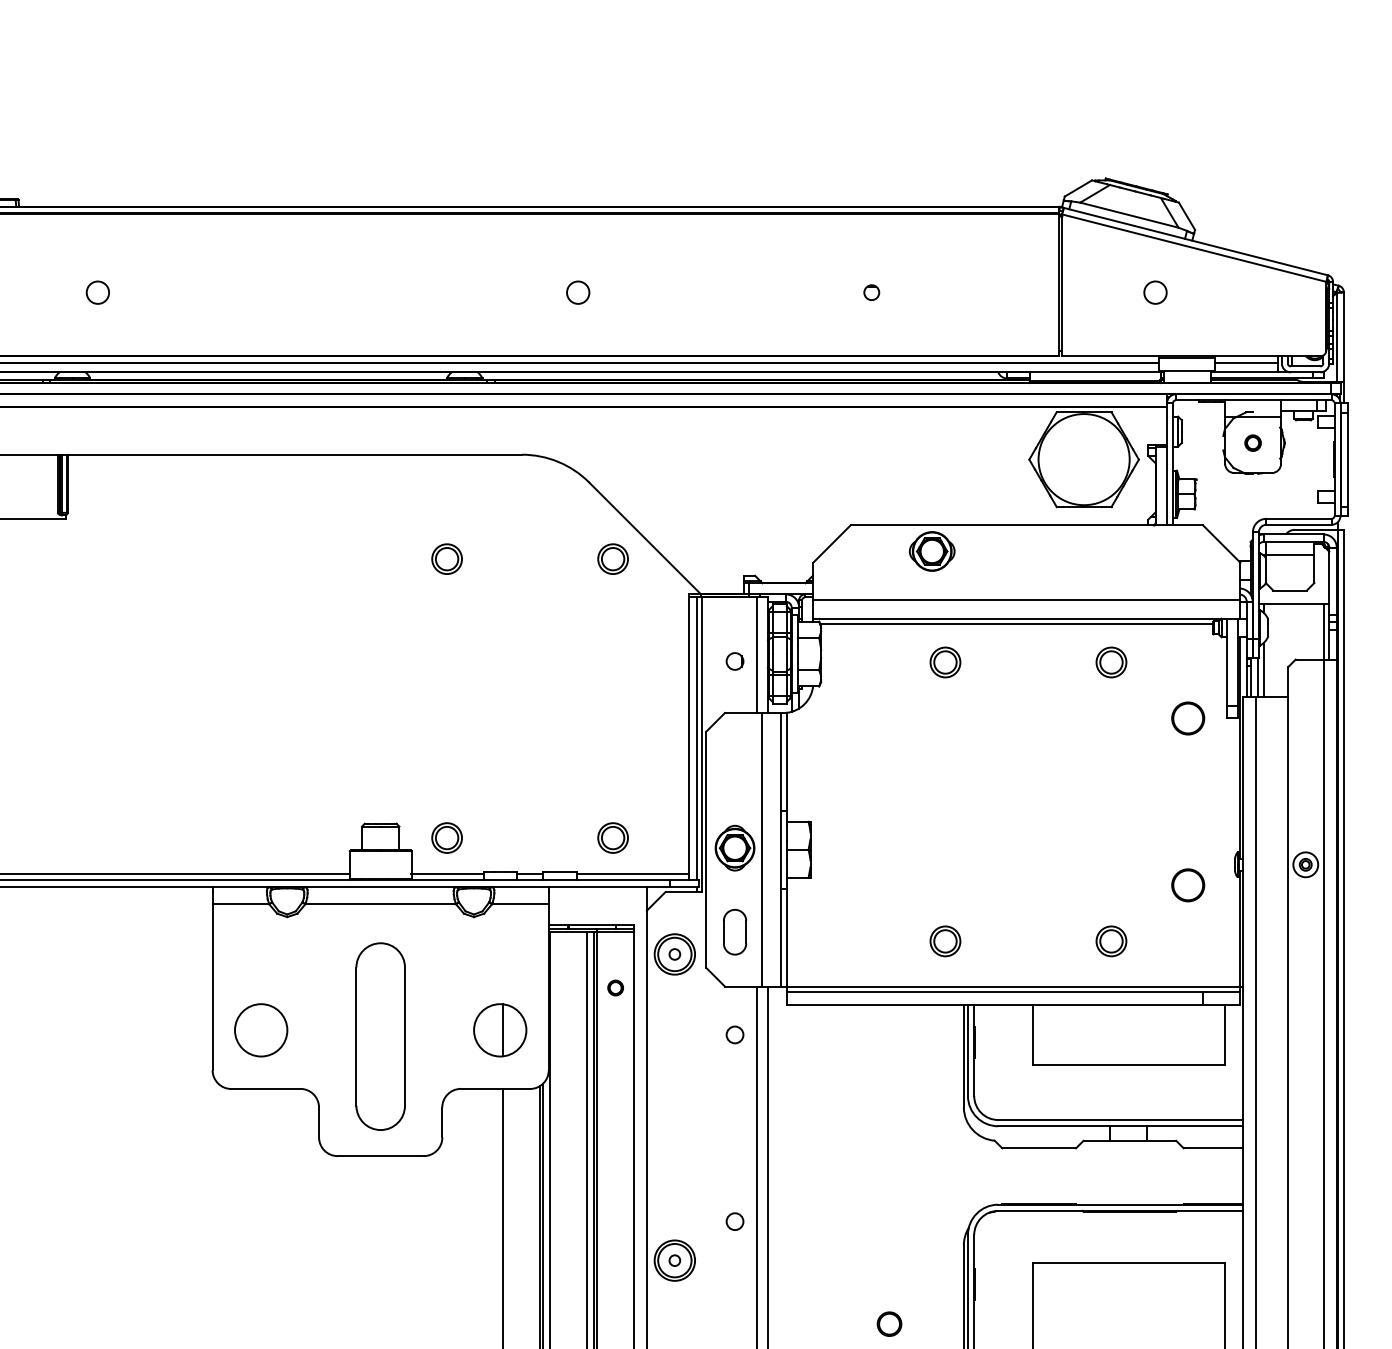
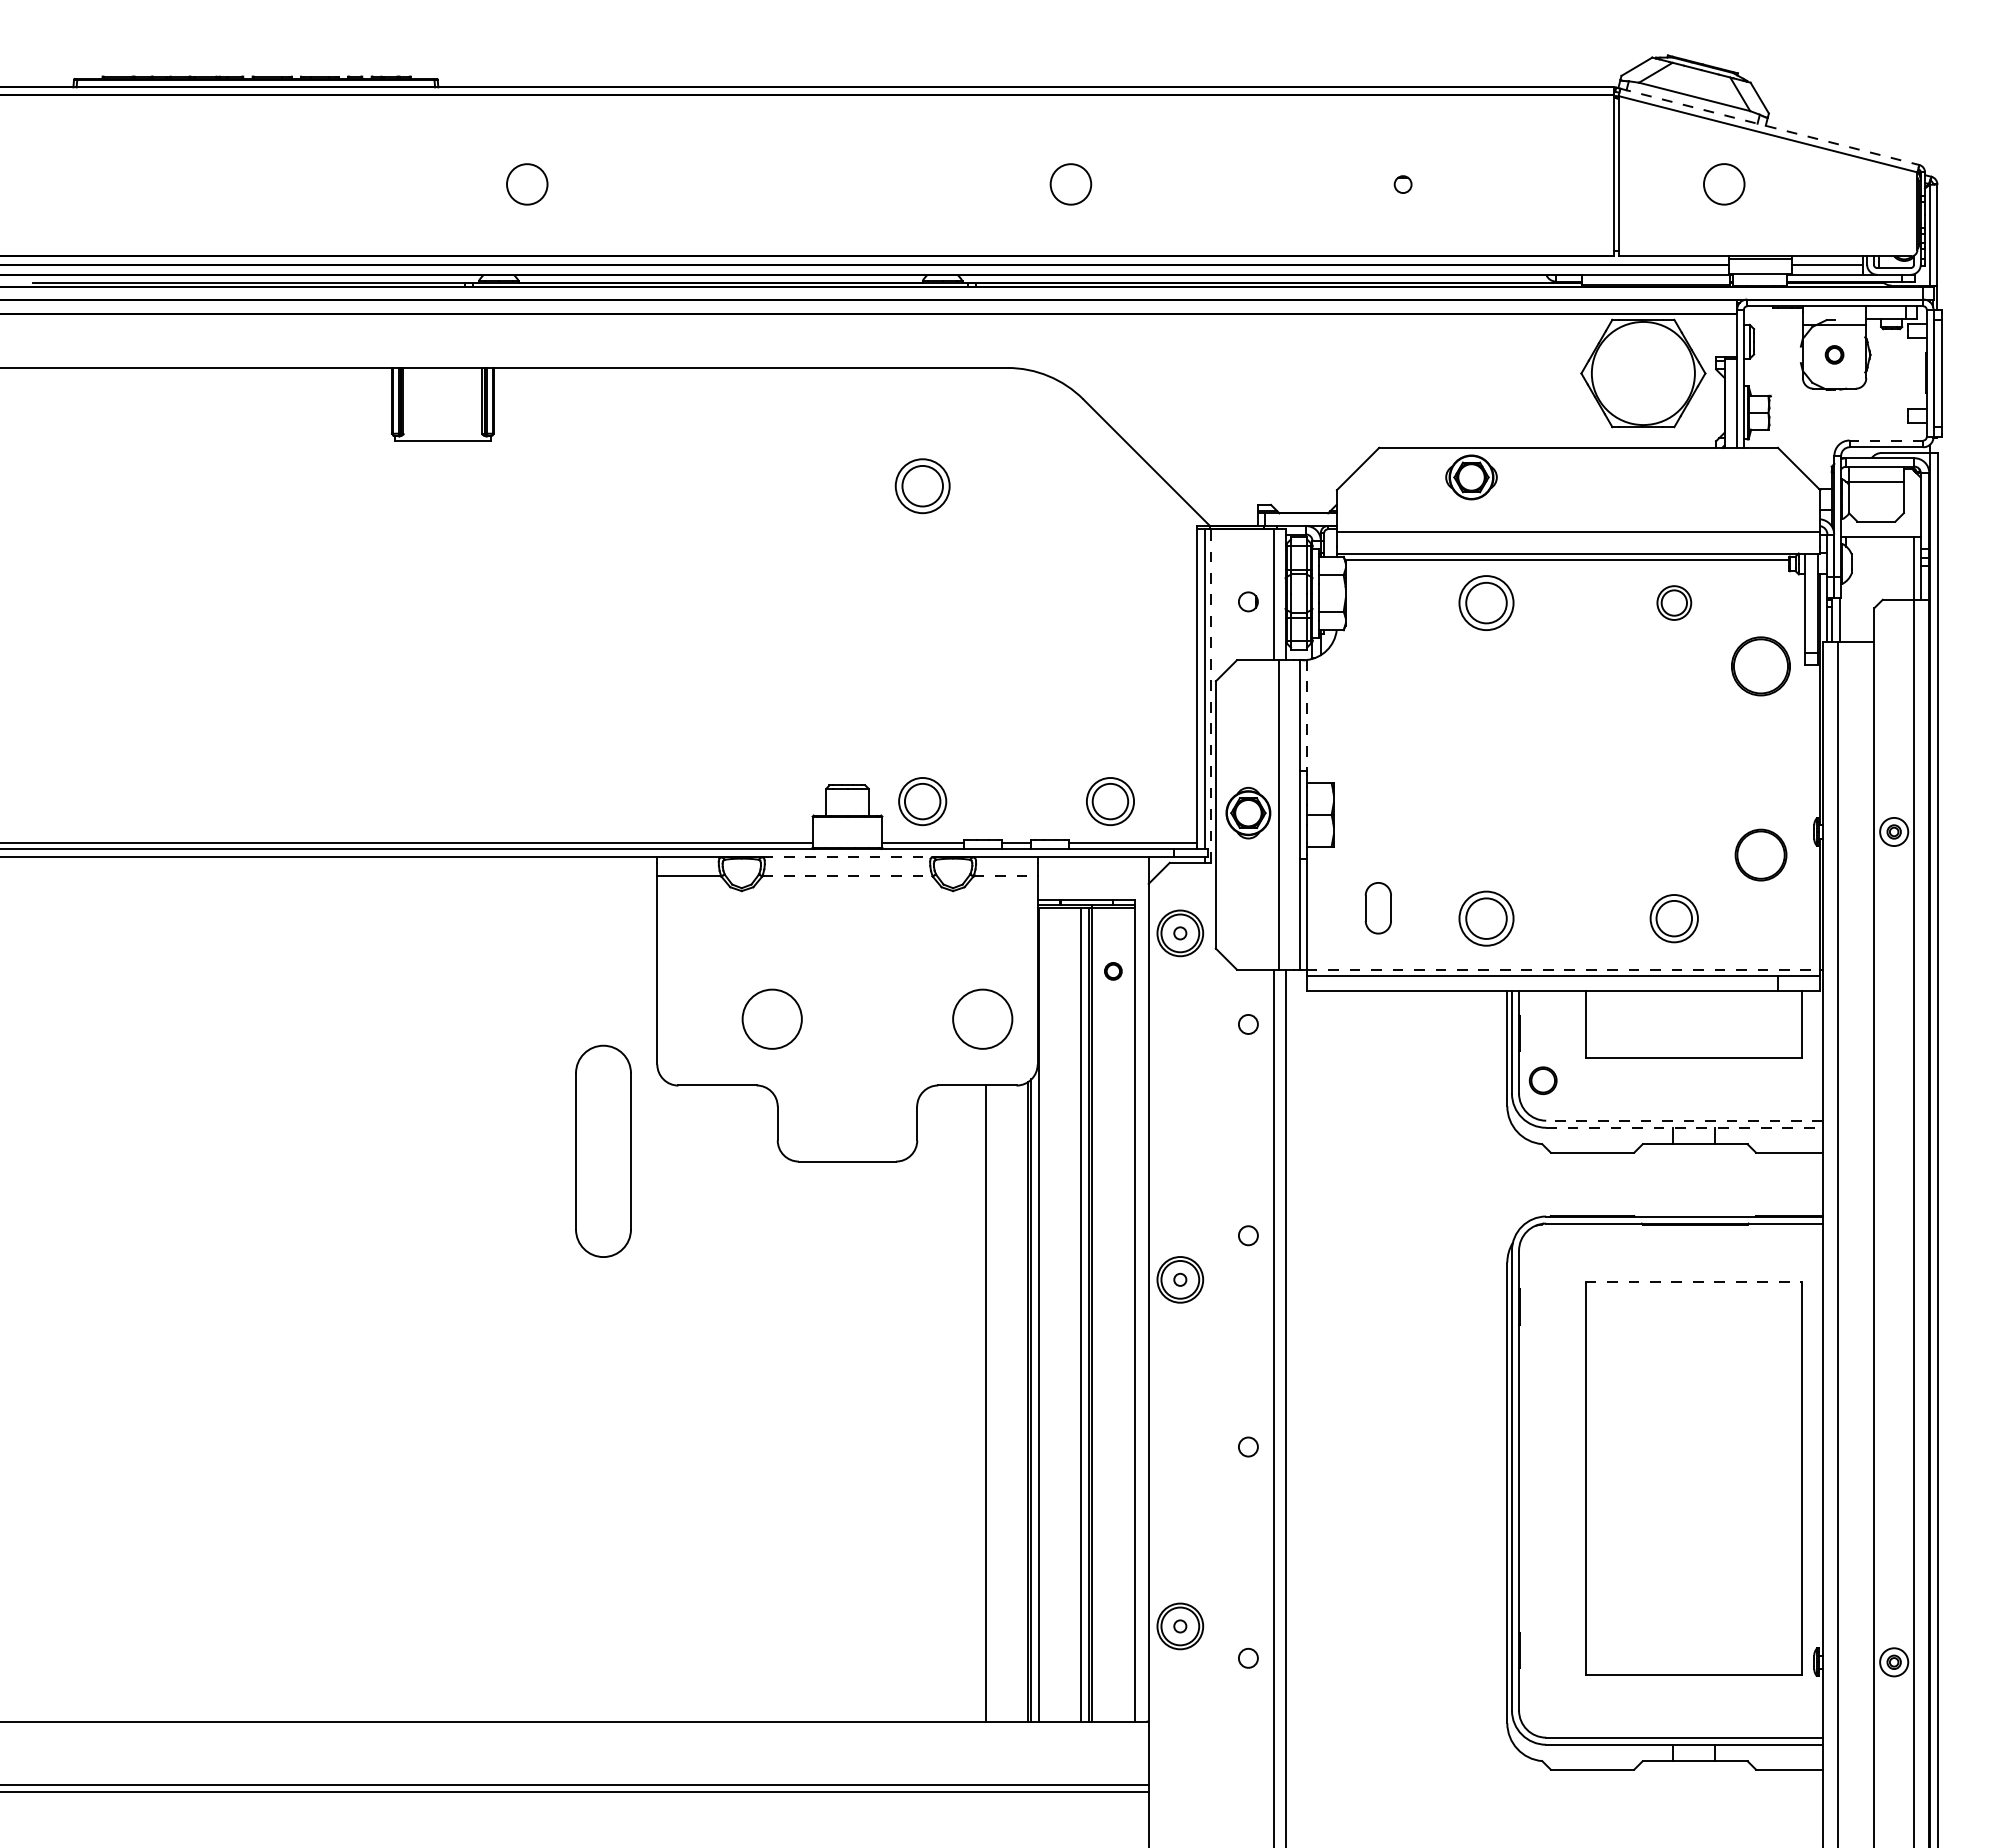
line: (1196, 241) -> (1770, 126), solid -> dashed
circle: (97, 292) -> (527, 184), size x1.6
circle: (577, 292) -> (1070, 184), size x1.6
circle: (1154, 292) -> (1723, 184), size x1.6
line: (1298, 518) -> (1886, 440), solid -> dashed
part: (446, 558) -> (922, 485), size x1.6
part: (613, 558) -> (1110, 485), removed
part: (945, 662) -> (1486, 602), size x1.6
line: (1263, 669) -> (1846, 611), removed
circle: (1188, 718) -> (1761, 666), size x1.6
line: (702, 744) -> (1211, 695), solid -> dashed
line: (786, 761) -> (1306, 715), solid -> dashed
part: (446, 837) -> (922, 801), size x1.4
part: (613, 837) -> (1110, 801), size x1.4
part: (1188, 885) -> (1761, 855), size x1.4
line: (381, 887) -> (848, 857), solid -> dashed
line: (381, 904) -> (848, 876), solid -> dashed
line: (520, 904) -> (1005, 876), solid -> dashed
part: (734, 932) -> (1377, 908), moved
part: (945, 941) -> (1486, 918), size x1.6
part: (1111, 941) -> (1674, 918), size x1.4
line: (1013, 986) -> (1563, 969), solid -> dashed
circle: (260, 1029) -> (771, 1018), moved
line: (502, 1029) -> (985, 1018), removed
part: (380, 1035) -> (603, 1150), moved
line: (1120, 1119) -> (1684, 1120), solid -> dashed
line: (1121, 1126) -> (1685, 1127), solid -> dashed
line: (1129, 1262) -> (1694, 1282), solid -> dashed
part: (888, 1323) -> (1542, 1080), moved

